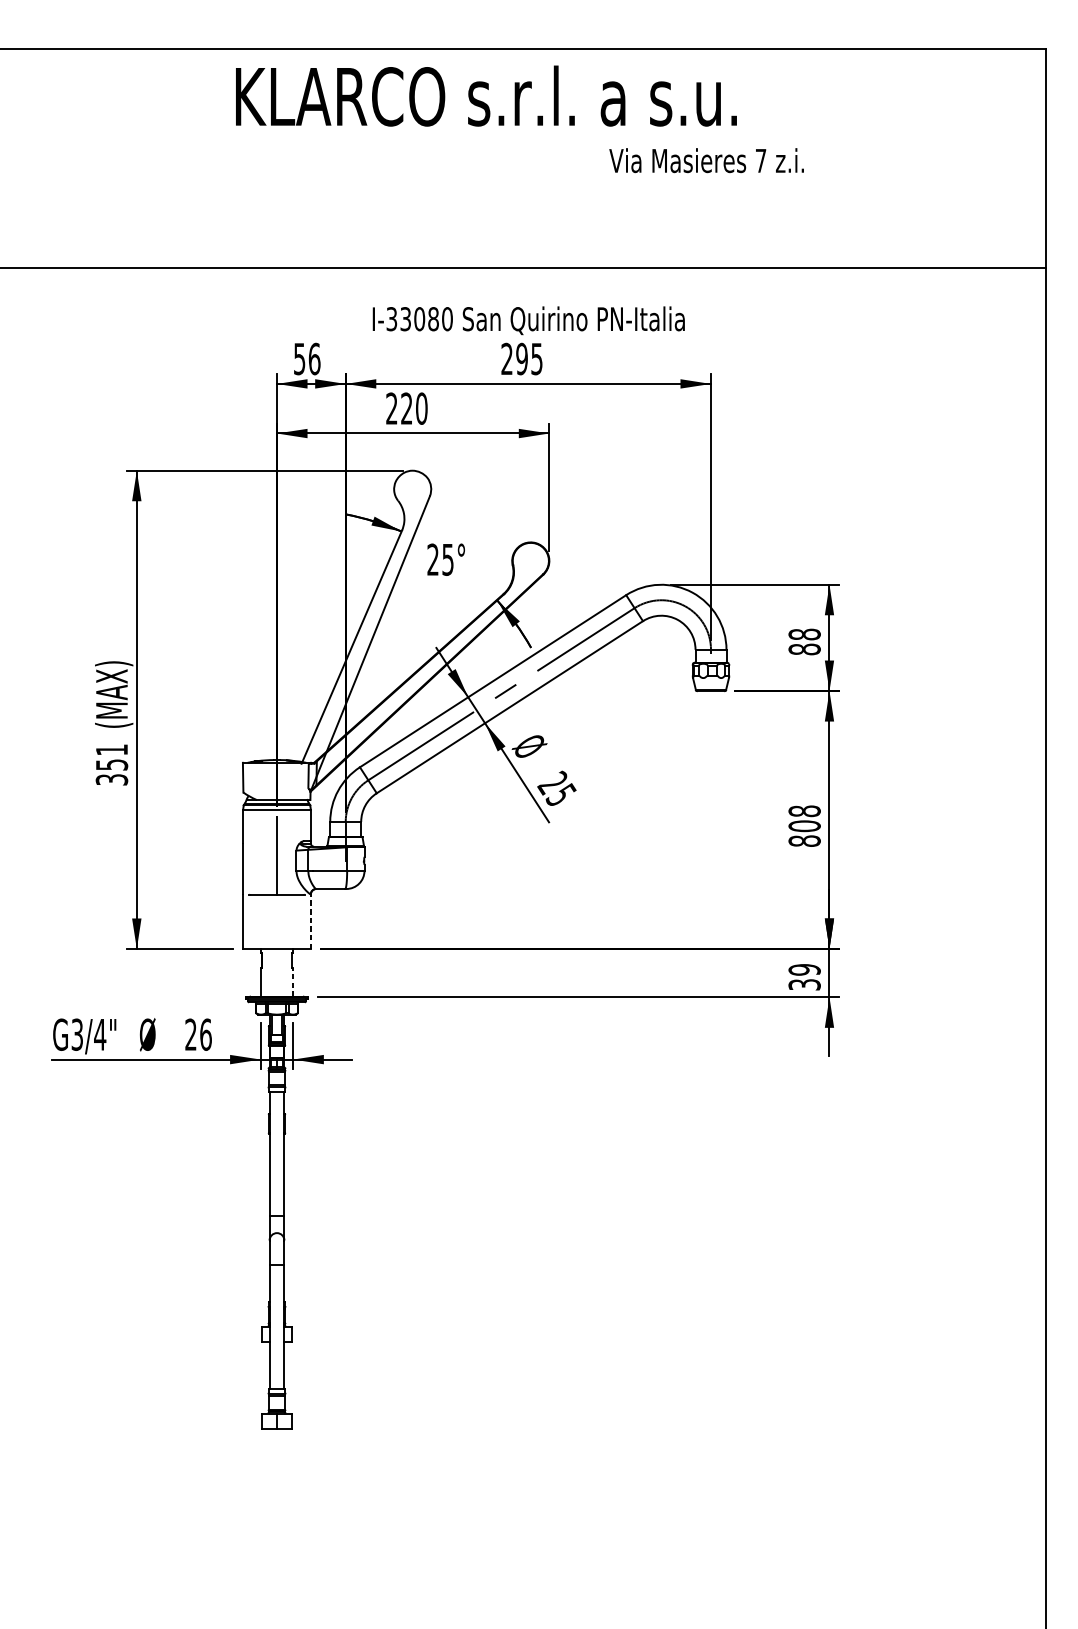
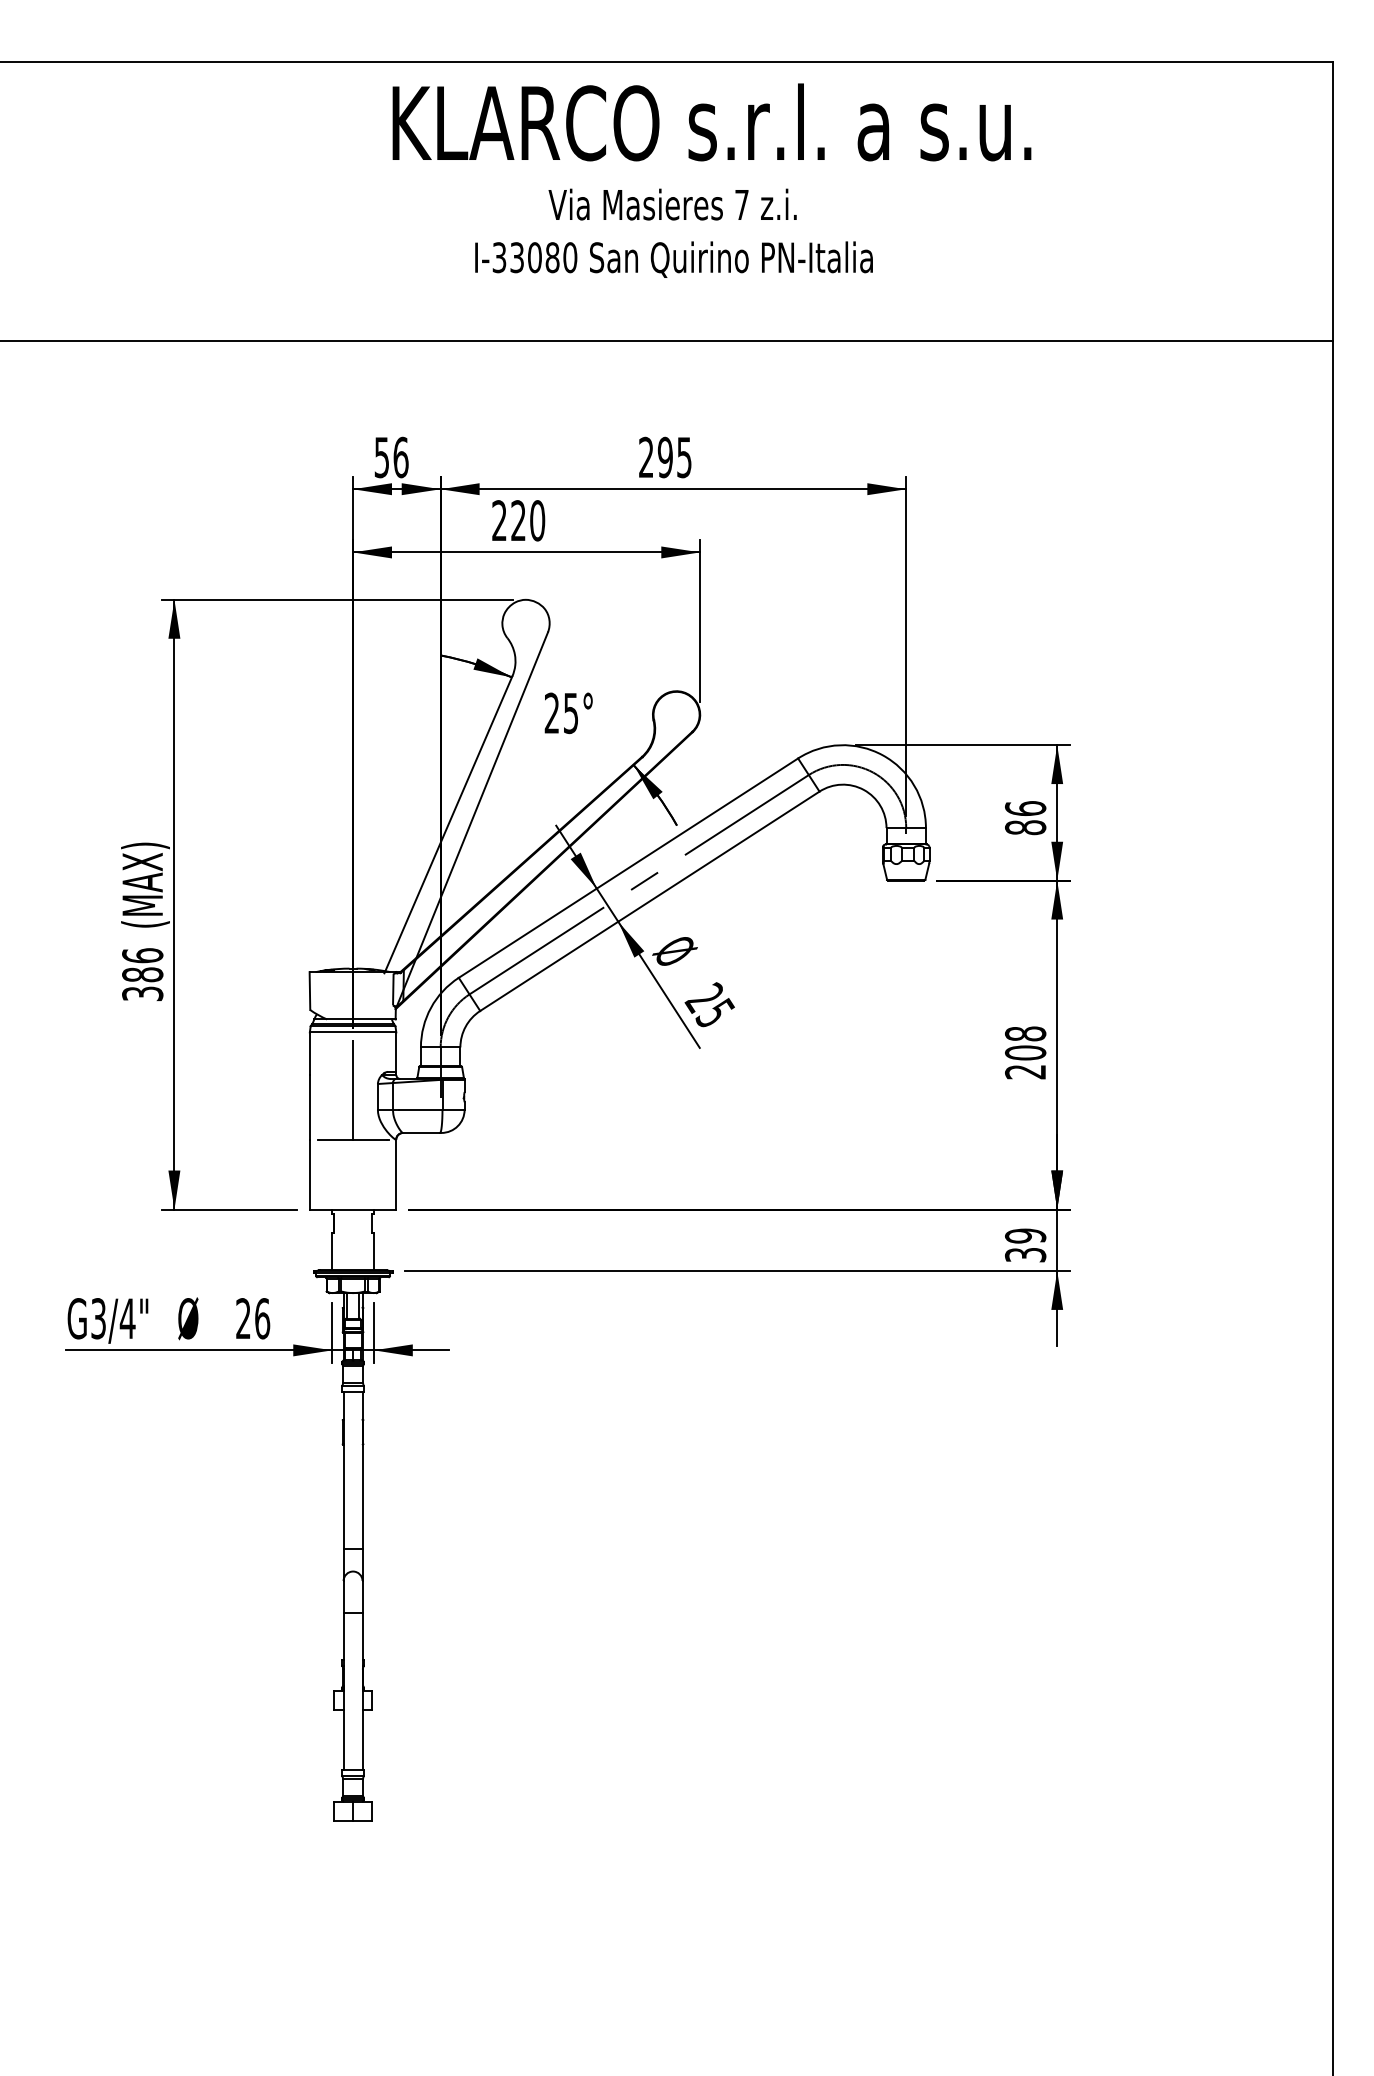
text: (486, 96) -> (711, 122), moved
text: (706, 160) -> (672, 204), moved
text: (528, 320) -> (673, 259), moved
text: (804, 634) -> (1025, 808), 88 -> 86
text: (111, 757) -> (142, 965), 351 -> 386
text: (804, 840) -> (1025, 1071), 808 -> 208
line: (311, 921) -> (396, 1174), dashed -> solid
line: (293, 982) -> (373, 1251), dashed -> solid

